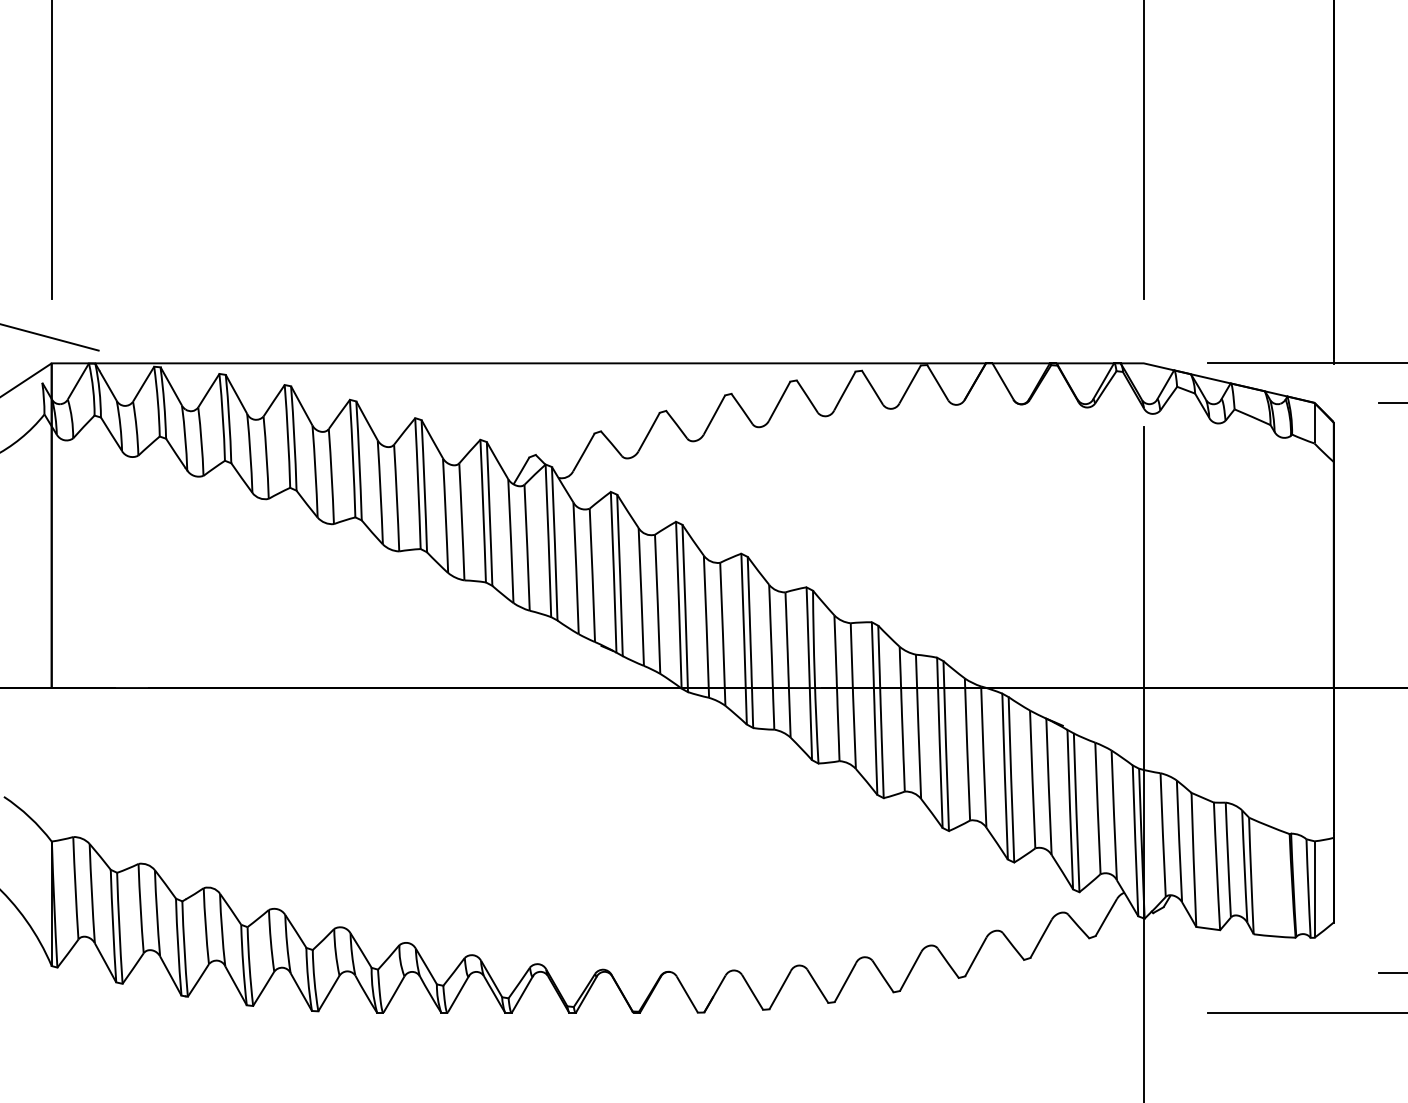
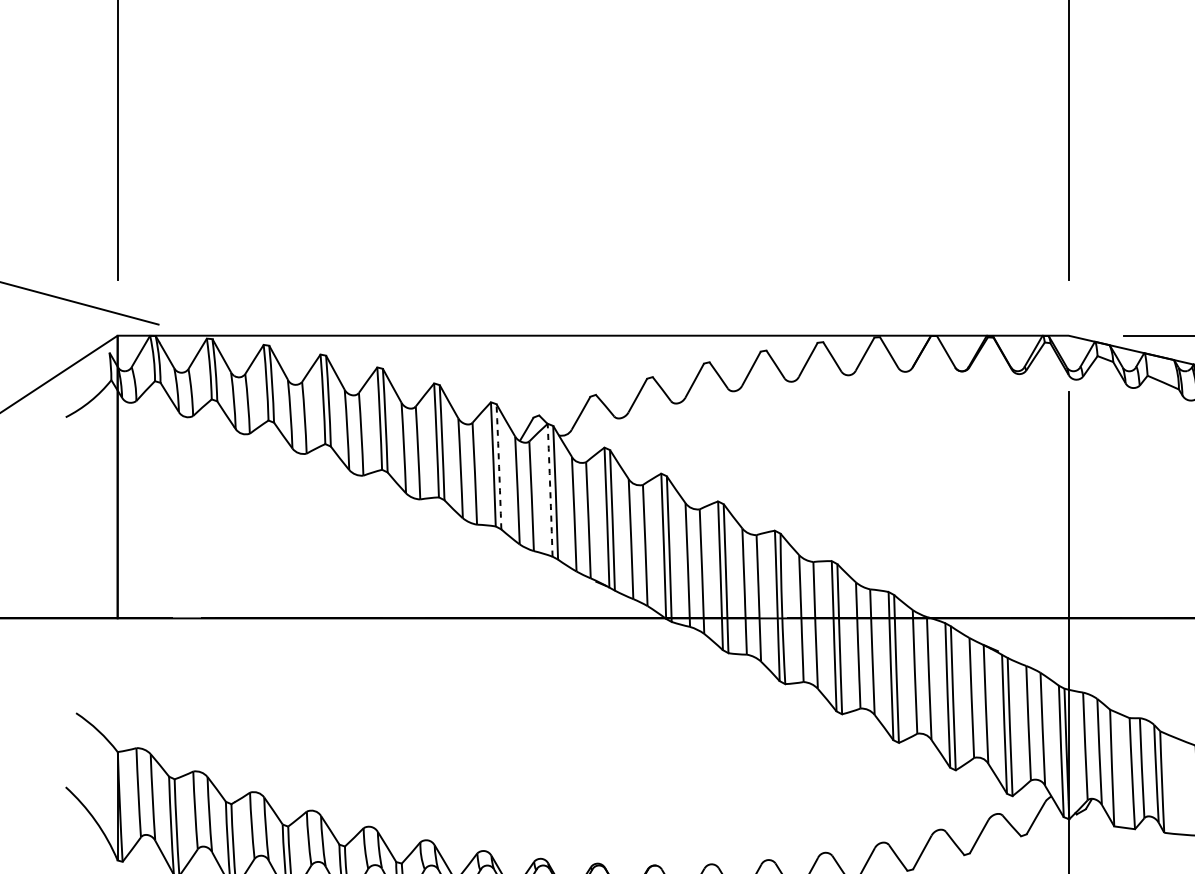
arc: (489, 513) -> (498, 466), solid -> dashed
arc: (548, 540) -> (550, 489), solid -> dashed

